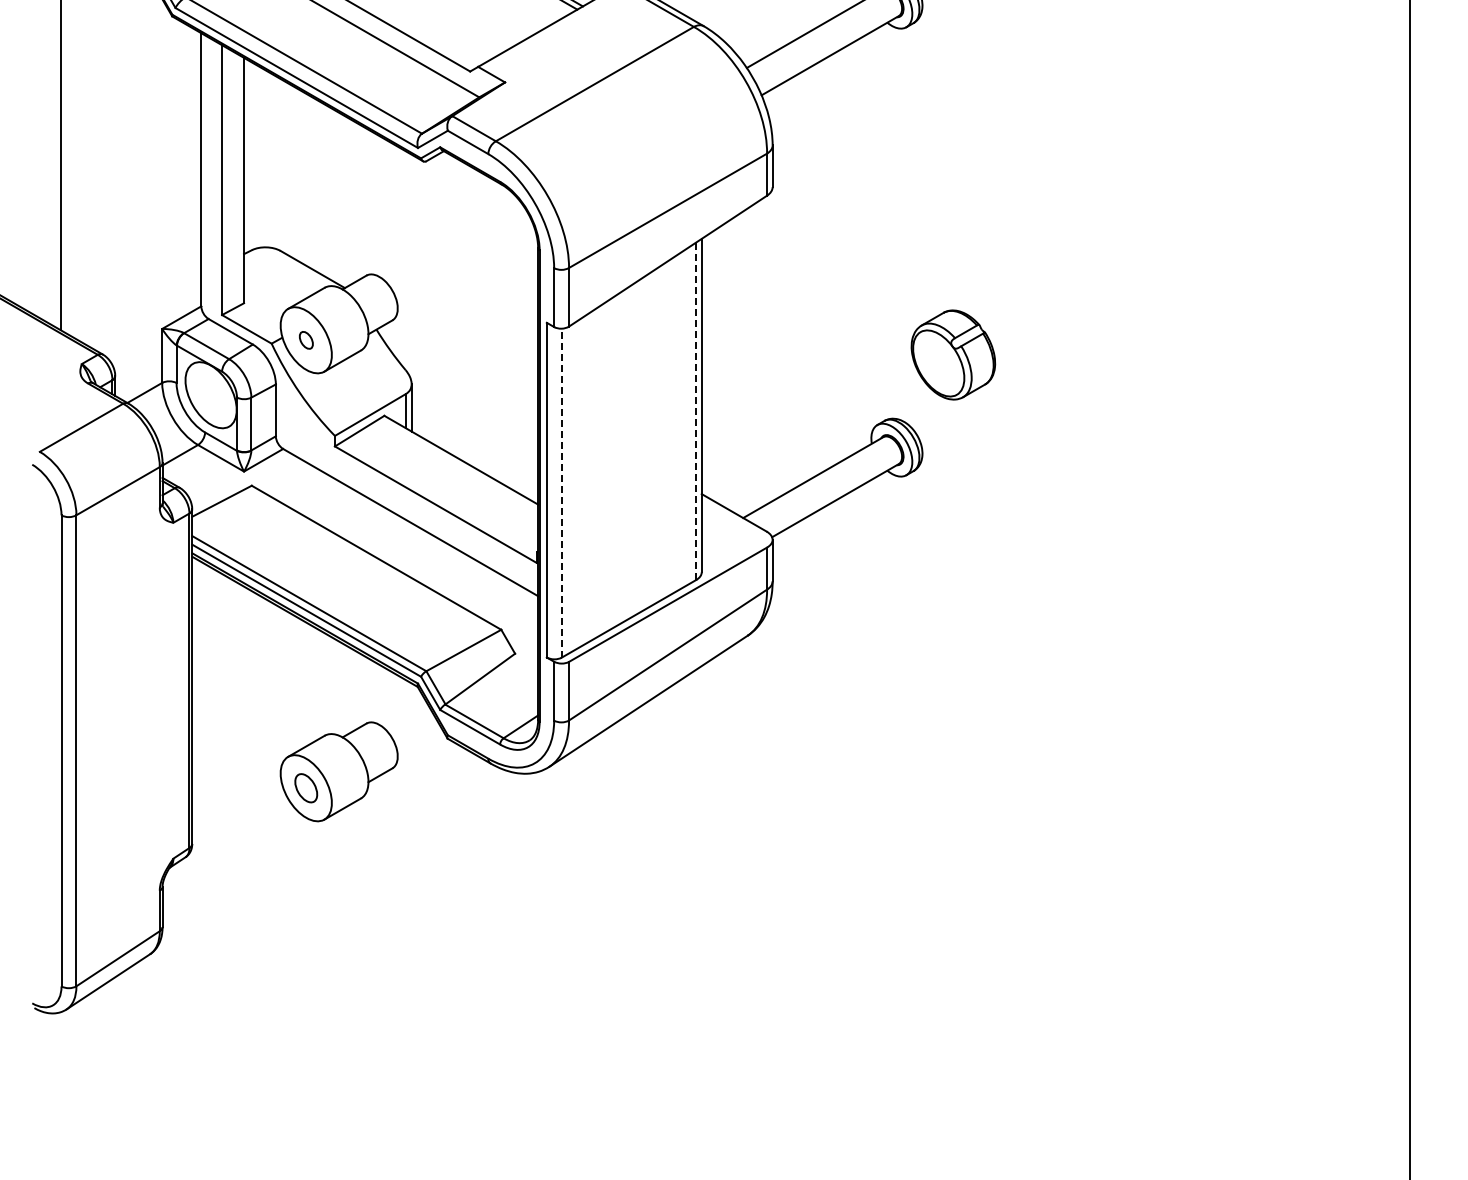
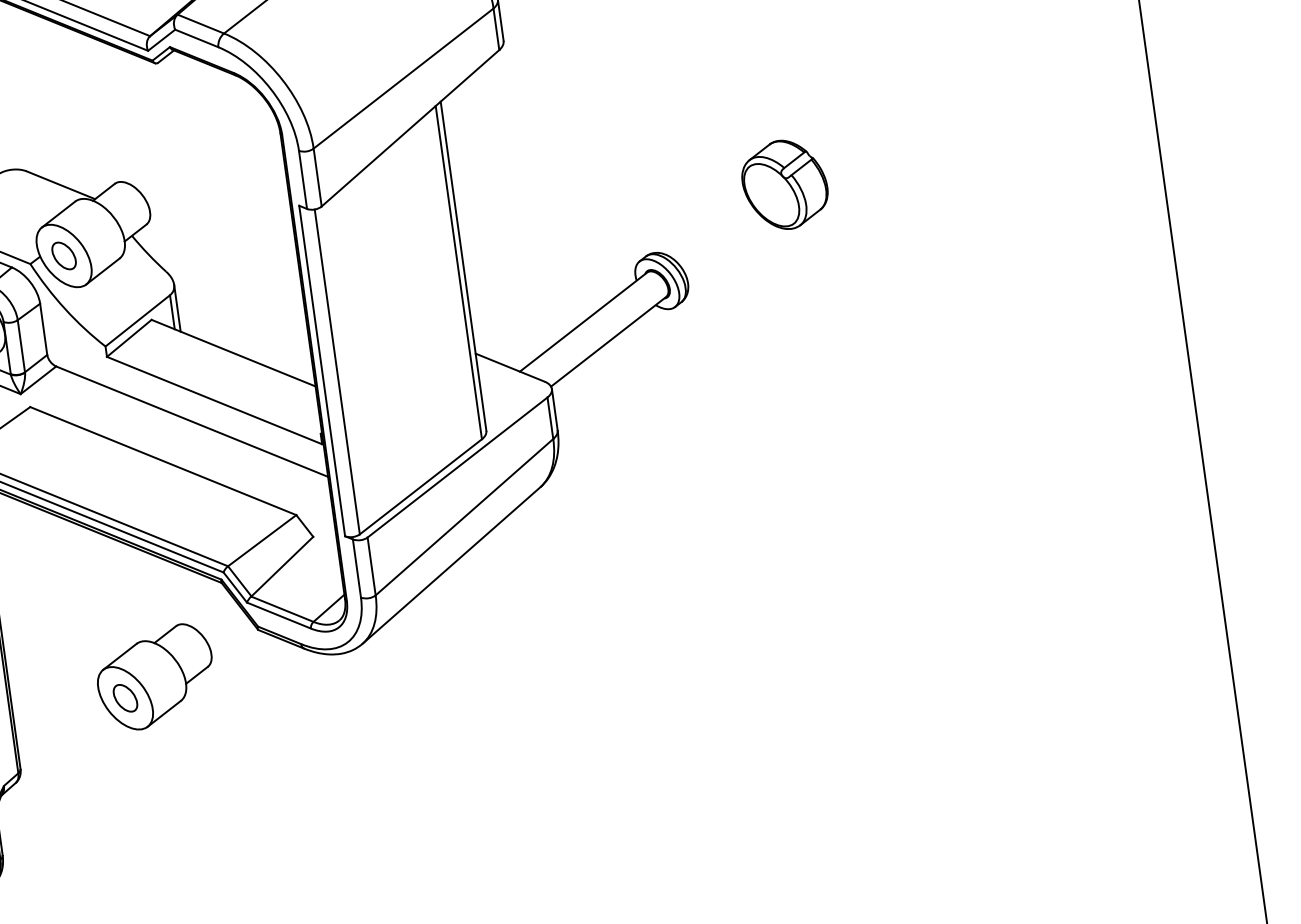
part: (306, 340) -> (64, 256), size x1.67
part: (953, 354) -> (785, 184), moved
line: (696, 411) -> (459, 272), dashed -> solid
line: (561, 492) -> (336, 371), dashed -> solid

